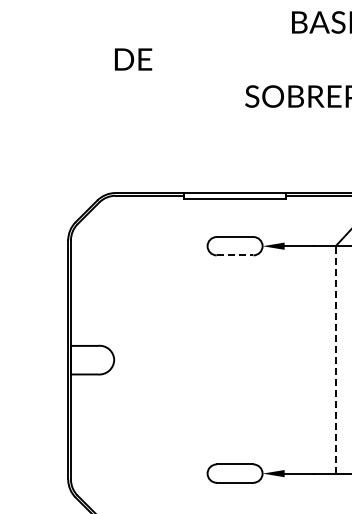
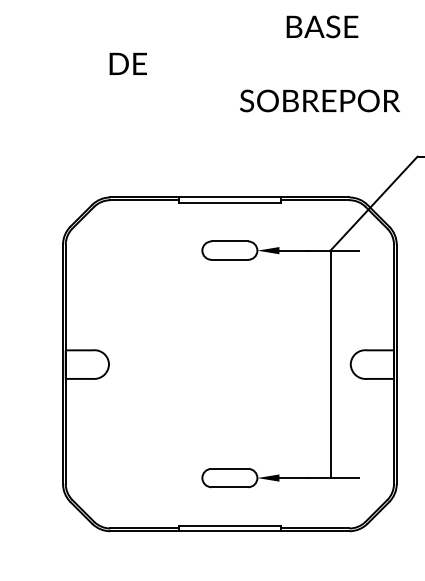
line: (235, 255) -> (230, 259), dashed -> solid
line: (335, 360) -> (330, 364), dashed -> solid

